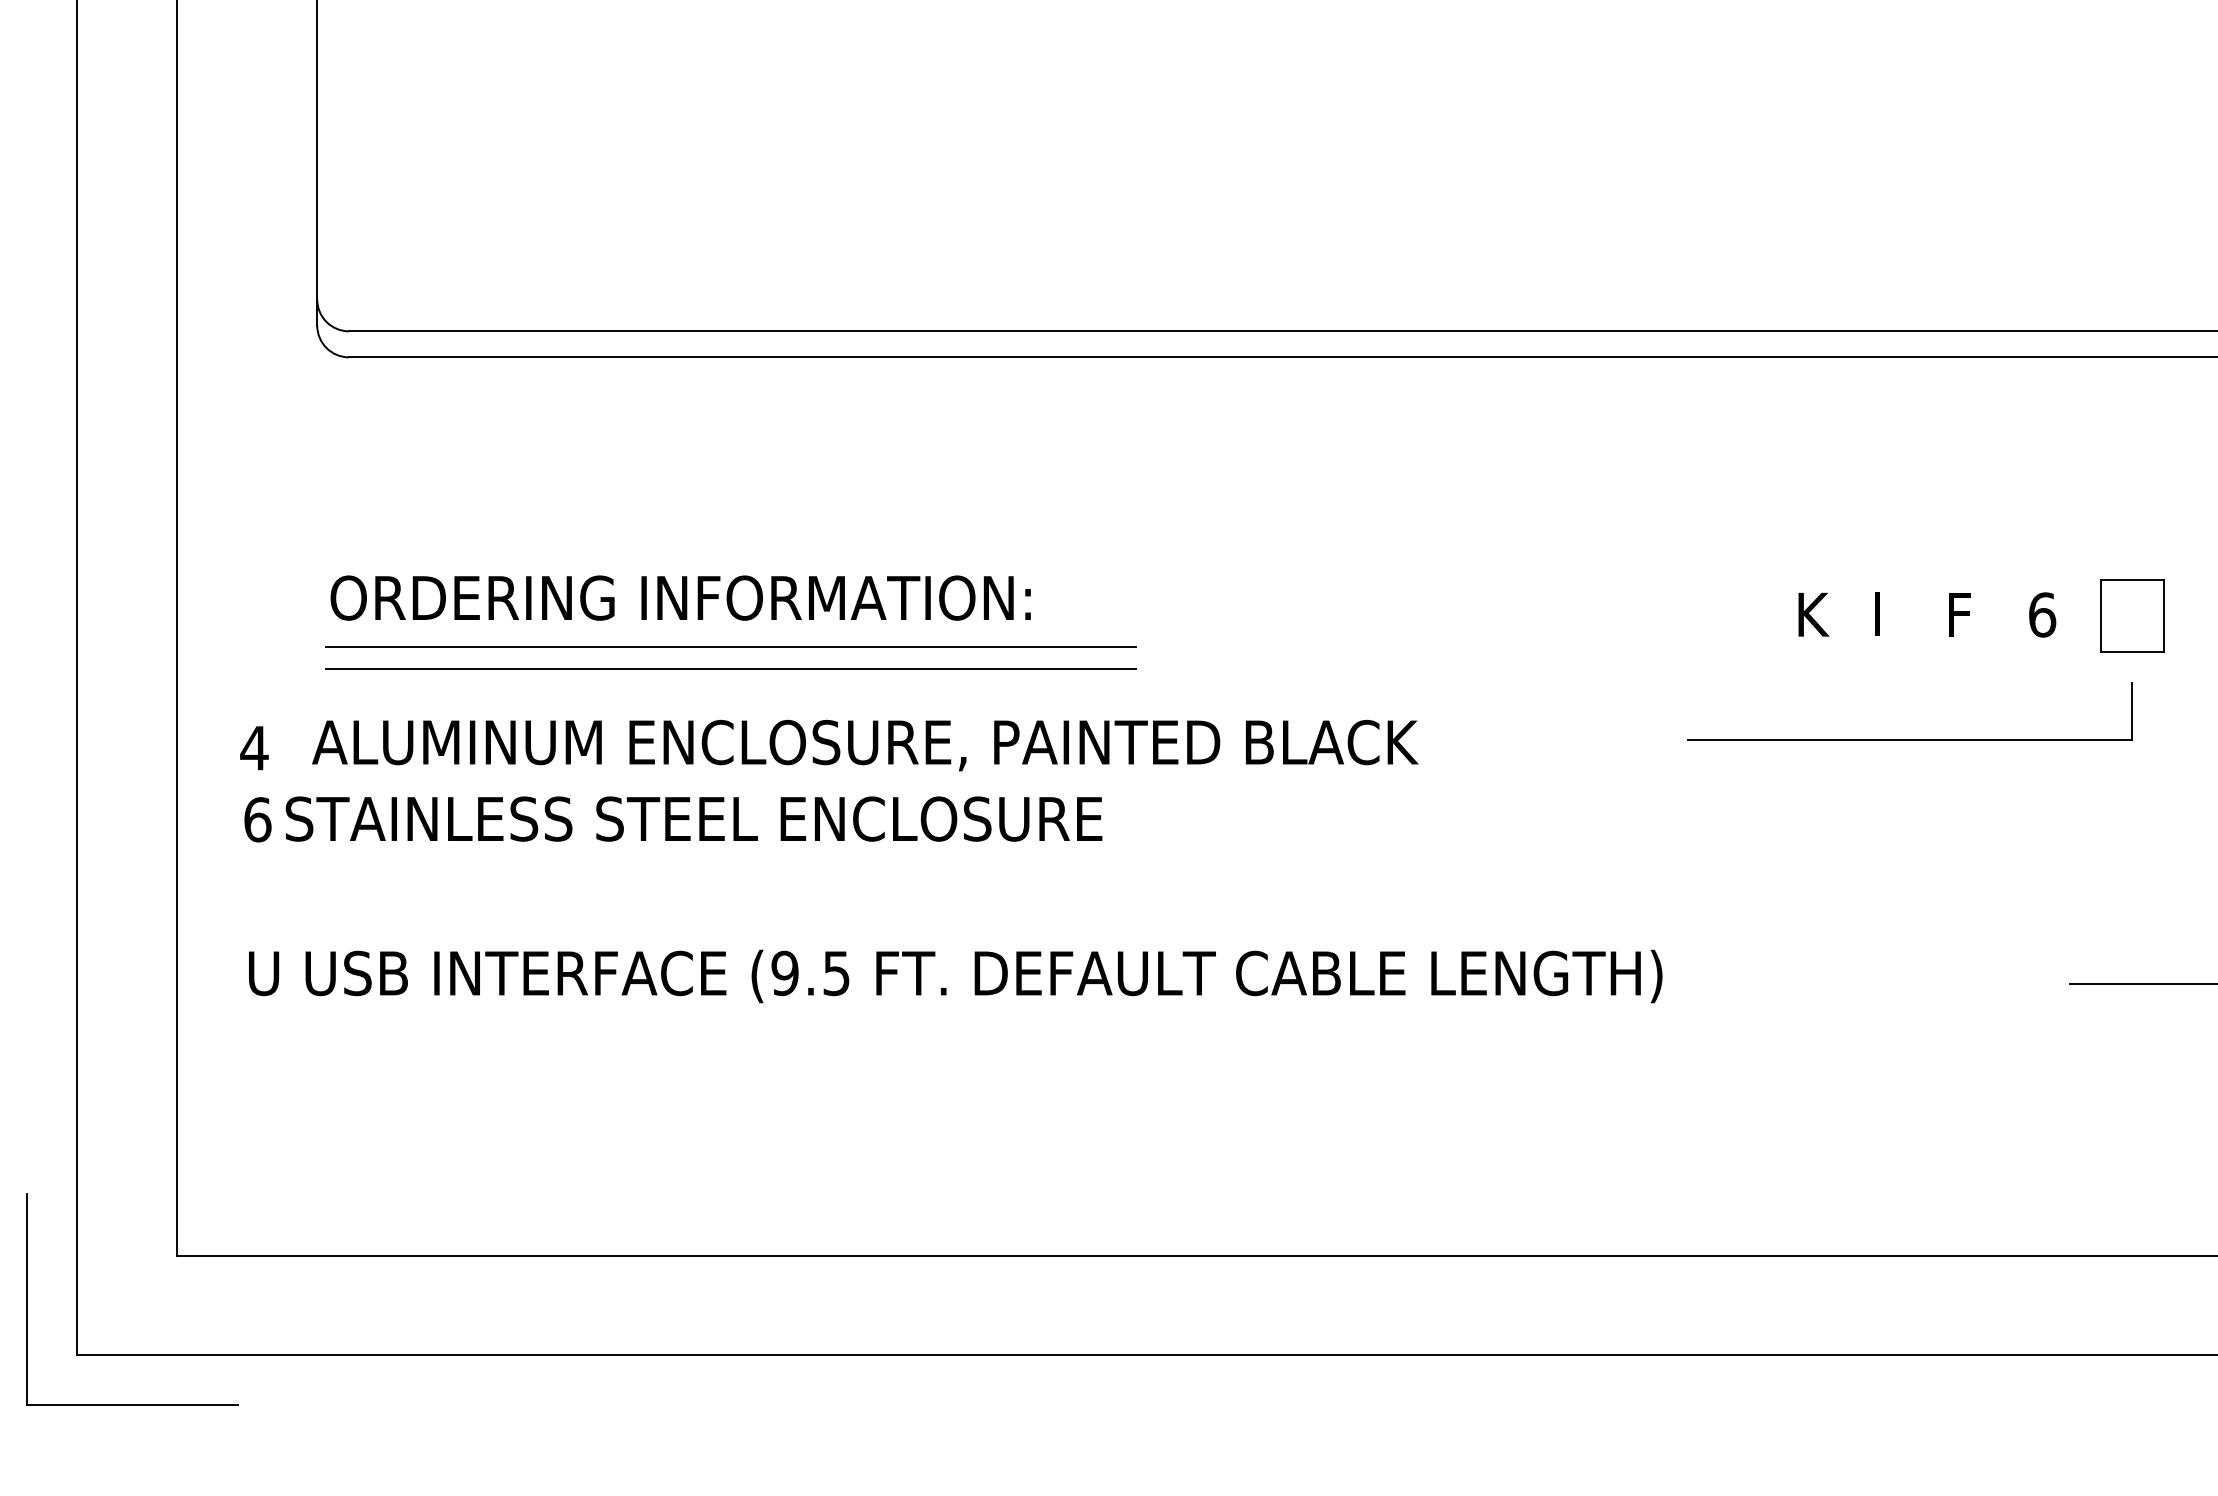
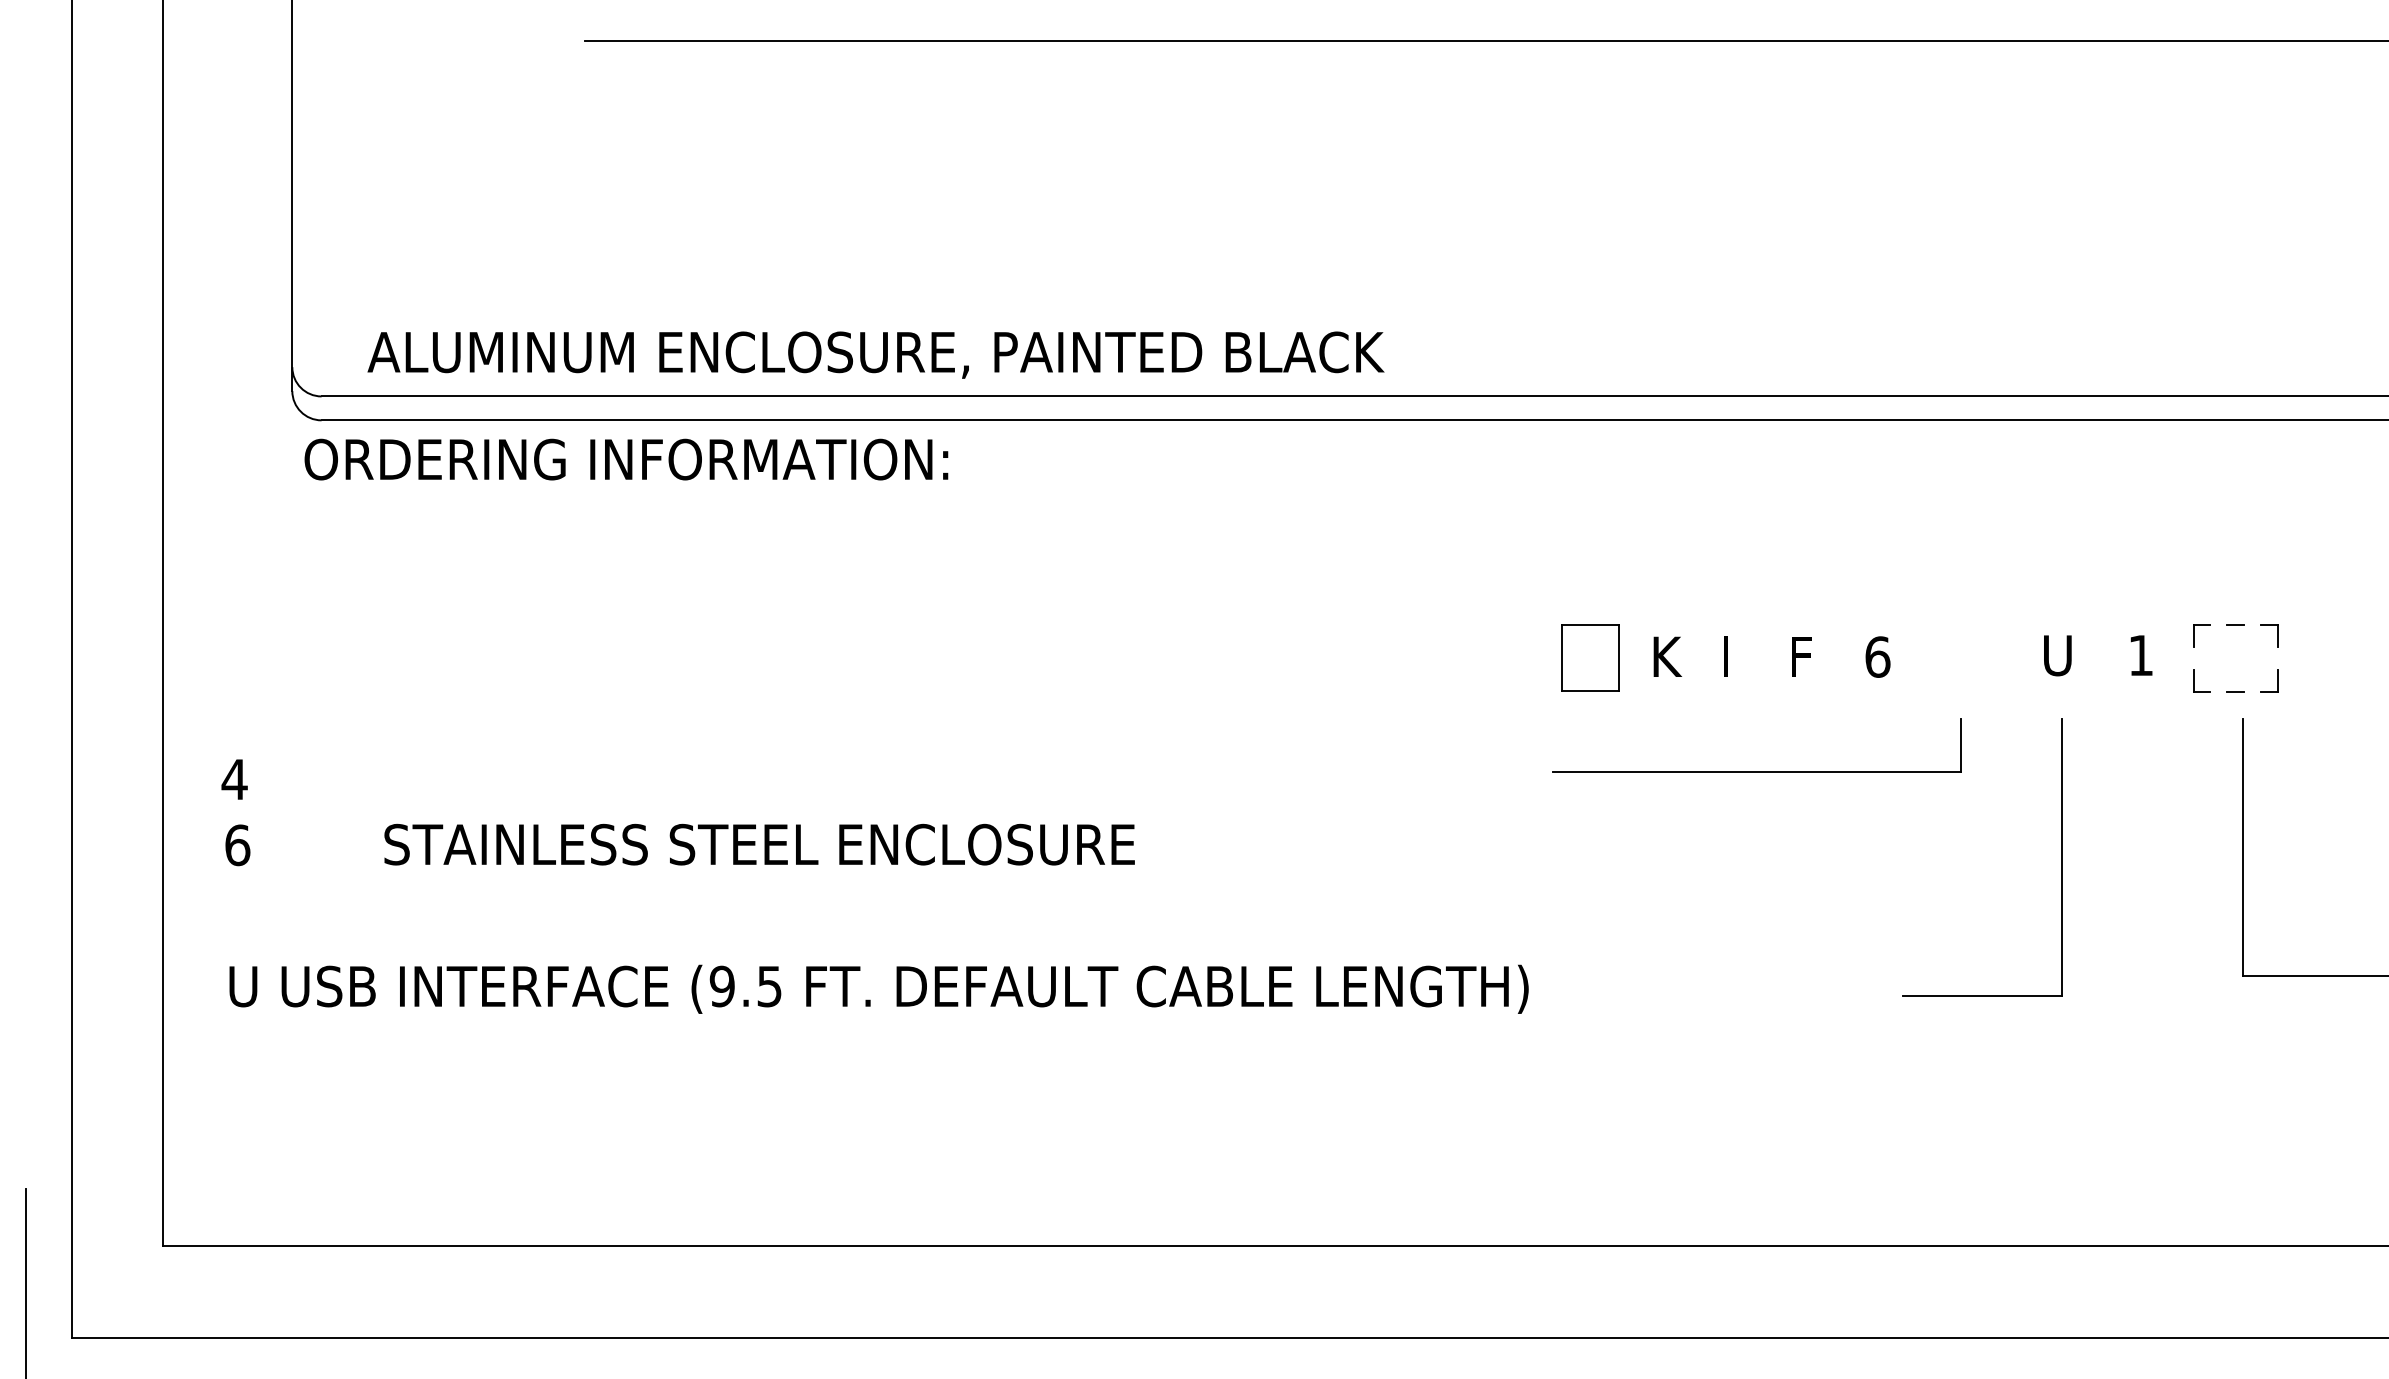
text: (680, 597) -> (626, 459), moved
part: (2132, 615) -> (1590, 657), moved
line: (730, 646) -> (672, 686), removed
line: (730, 668) -> (672, 706), removed
text: (864, 744) -> (875, 354), moved
text: (693, 818) -> (759, 844), moved

